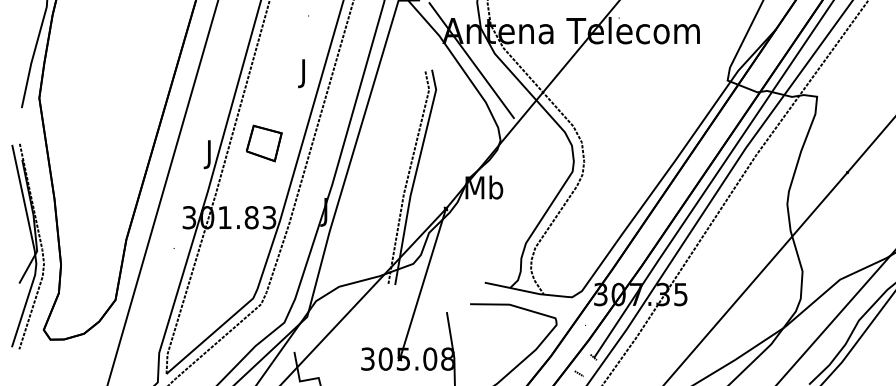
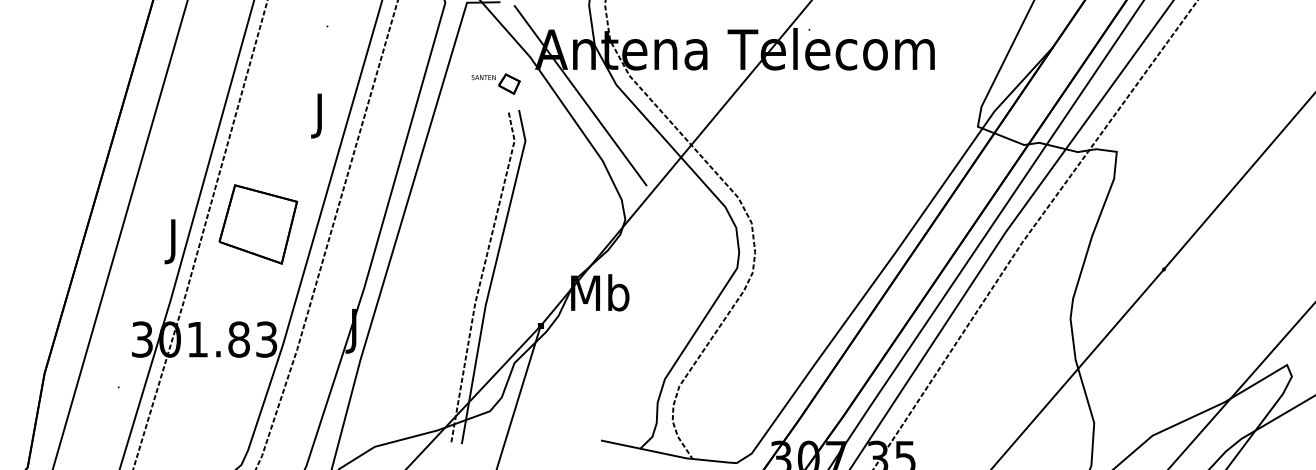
part: (417, 52) -> (496, 83), added
part: (264, 143) -> (258, 224), size x1.43

